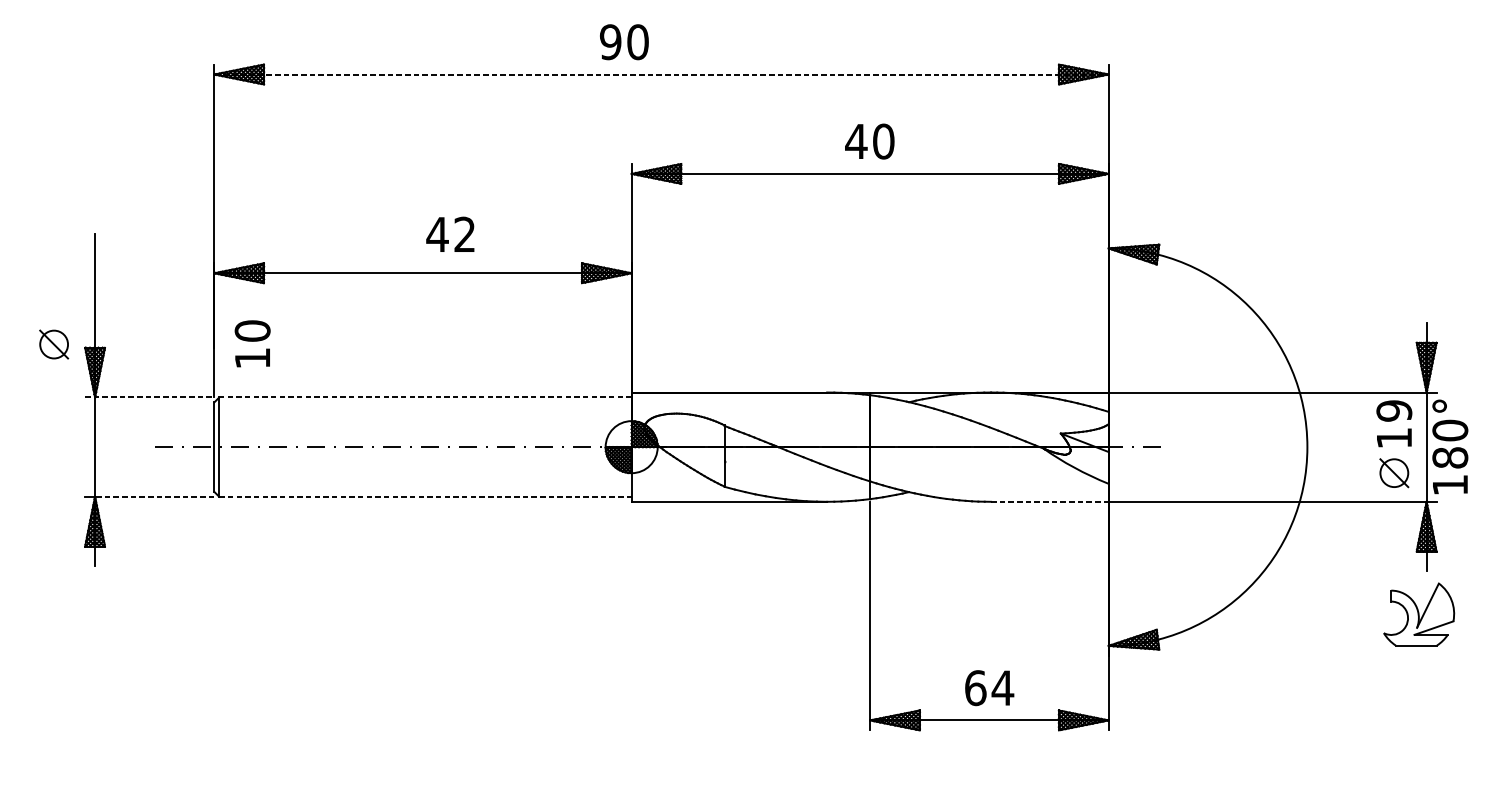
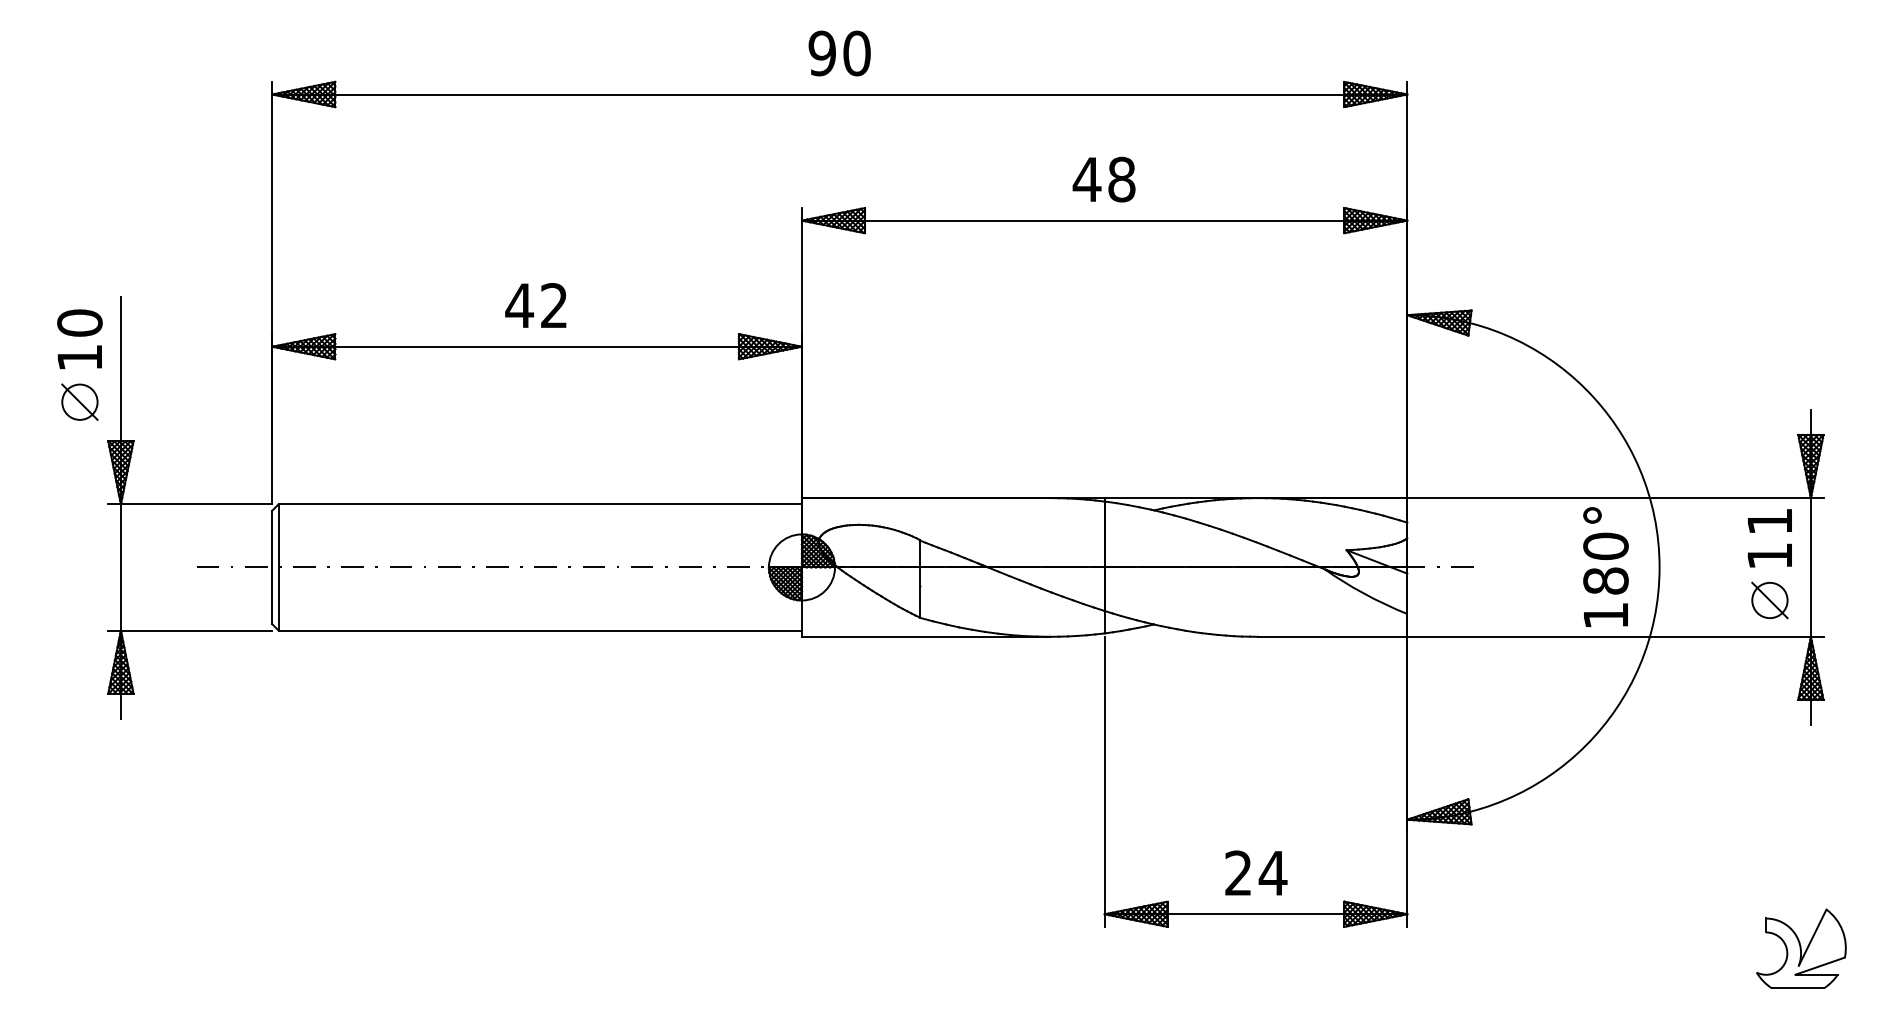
text: (624, 42) -> (839, 53), moved
line: (661, 74) -> (839, 94), dashed -> solid
text: (883, 141) -> (1121, 179), 40 -> 48
text: (450, 234) -> (535, 305), moved
part: (53, 343) -> (79, 401), moved
text: (252, 343) -> (79, 339), moved
line: (149, 397) -> (190, 504), dashed -> solid
line: (425, 397) -> (540, 504), dashed -> solid
text: (1394, 410) -> (1769, 521), 19 -> 11
text: (1449, 446) -> (1605, 566), moved
line: (154, 496) -> (196, 630), dashed -> solid
line: (425, 496) -> (540, 630), dashed -> solid
line: (1049, 501) -> (1332, 636), dashed -> solid
part: (1419, 614) -> (1801, 948), moved
text: (975, 688) -> (1238, 873), 64 -> 24

